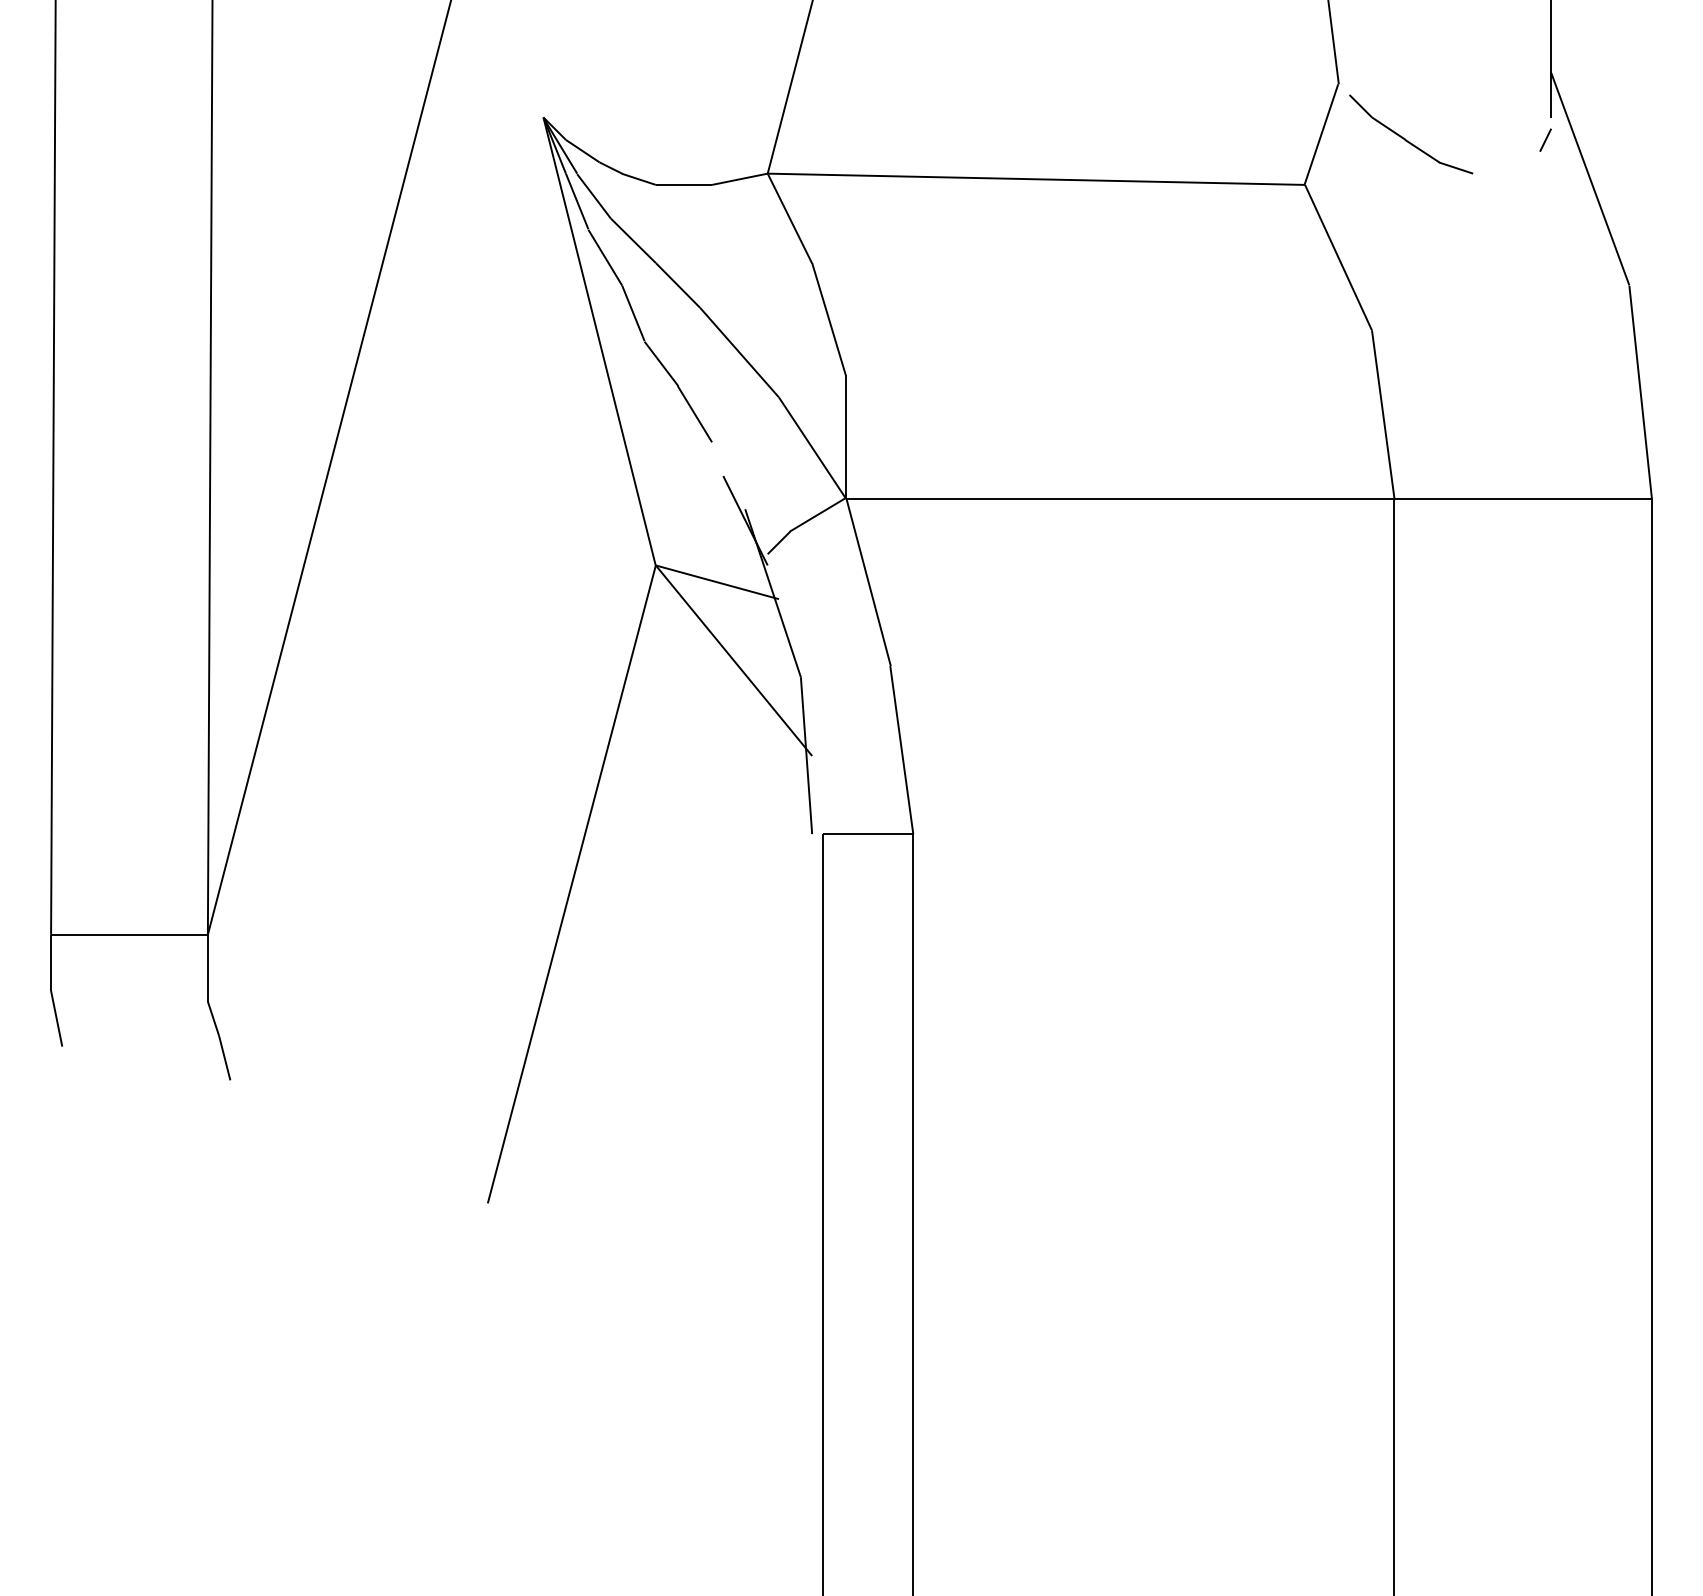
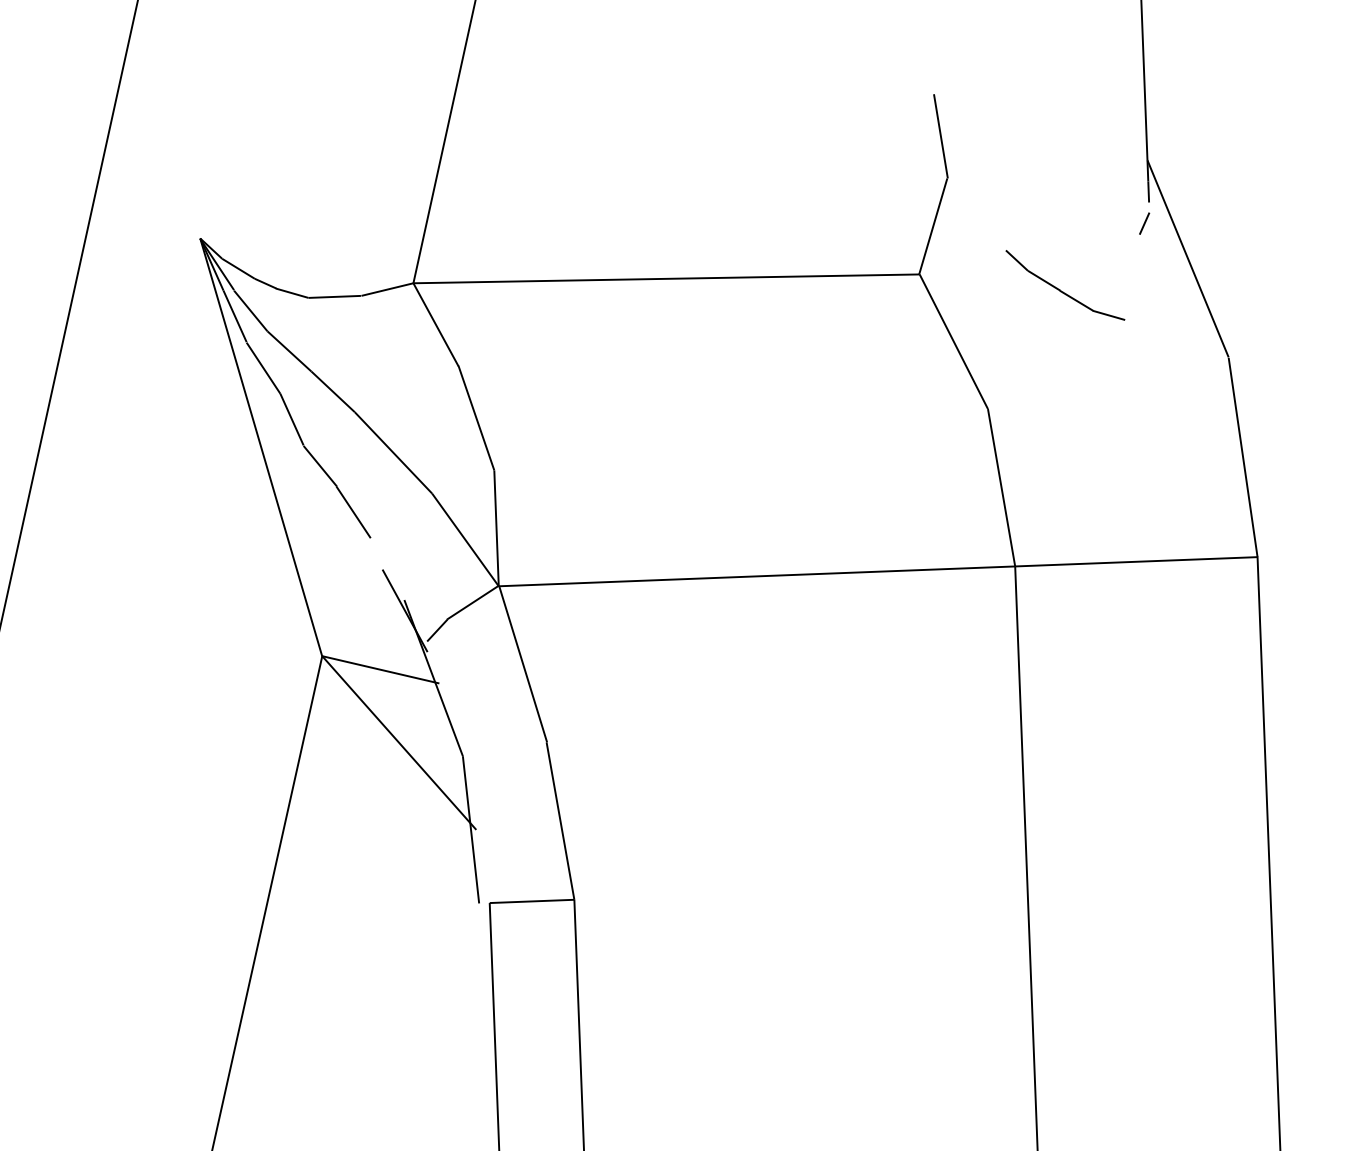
part: (1406, 139) -> (1061, 290), moved

